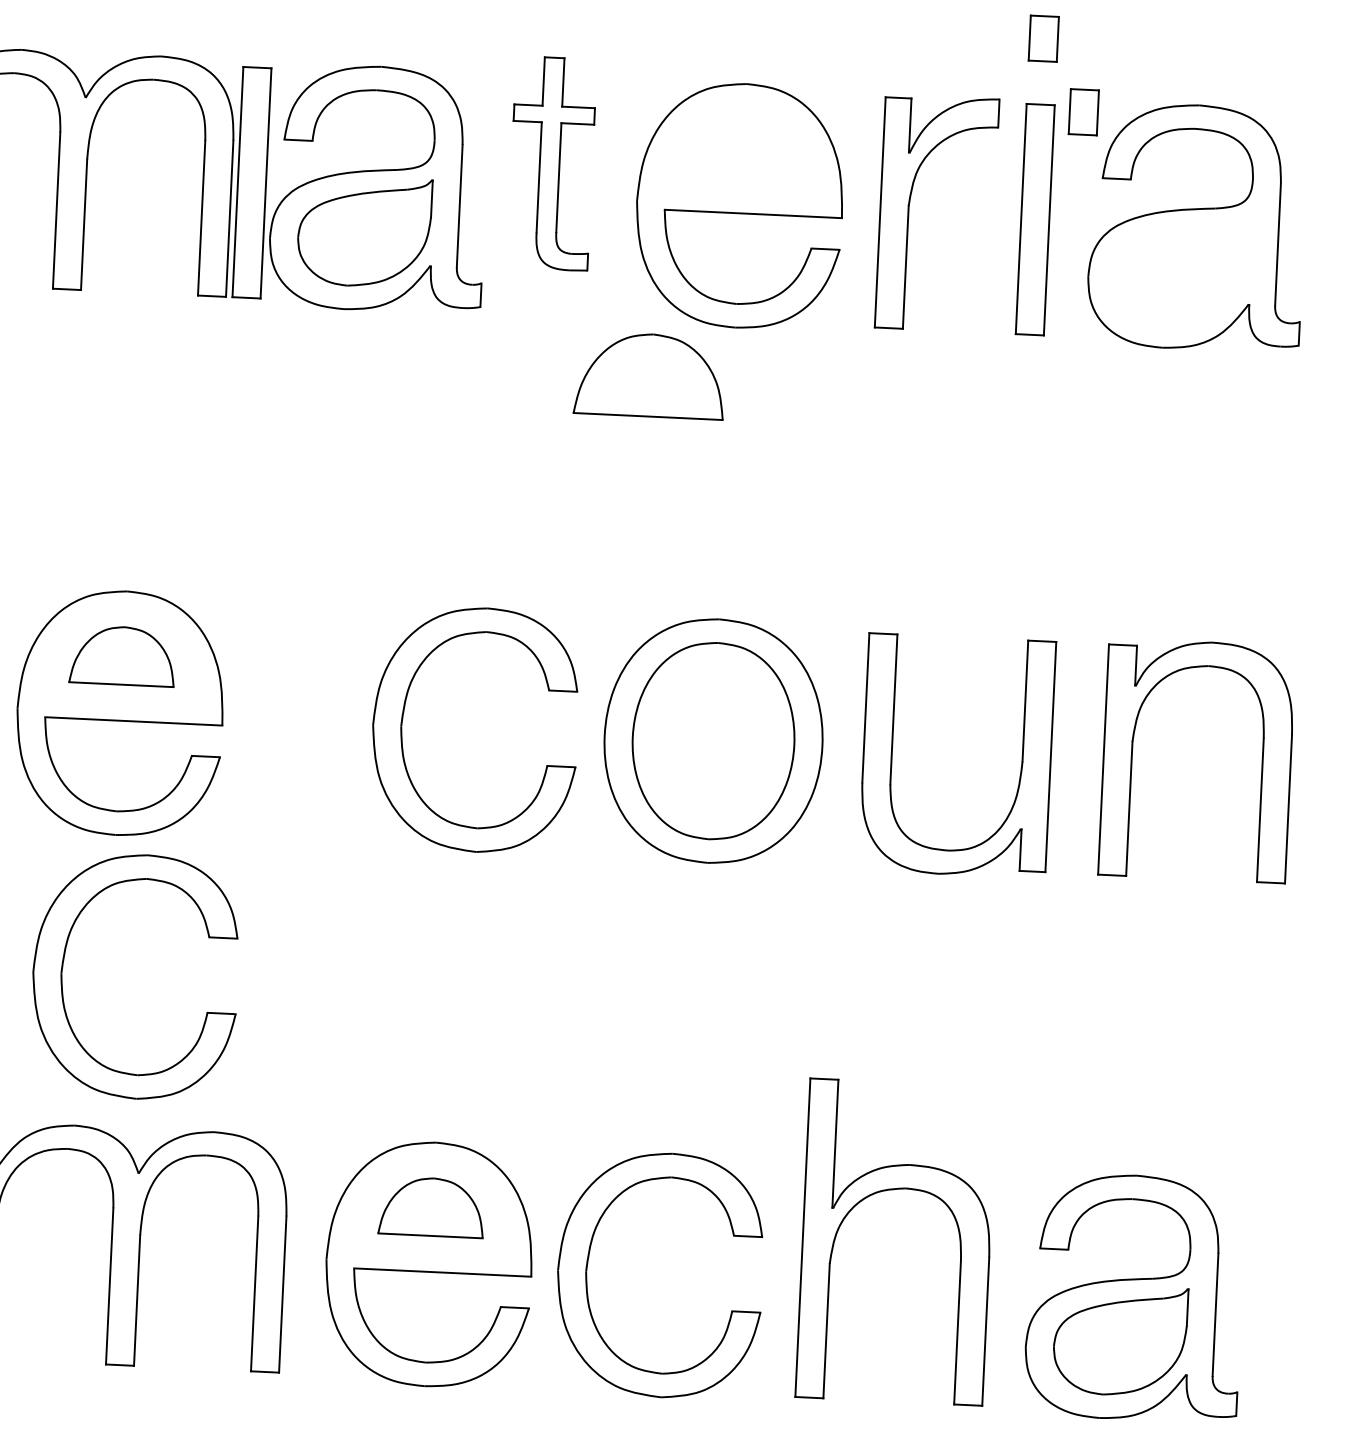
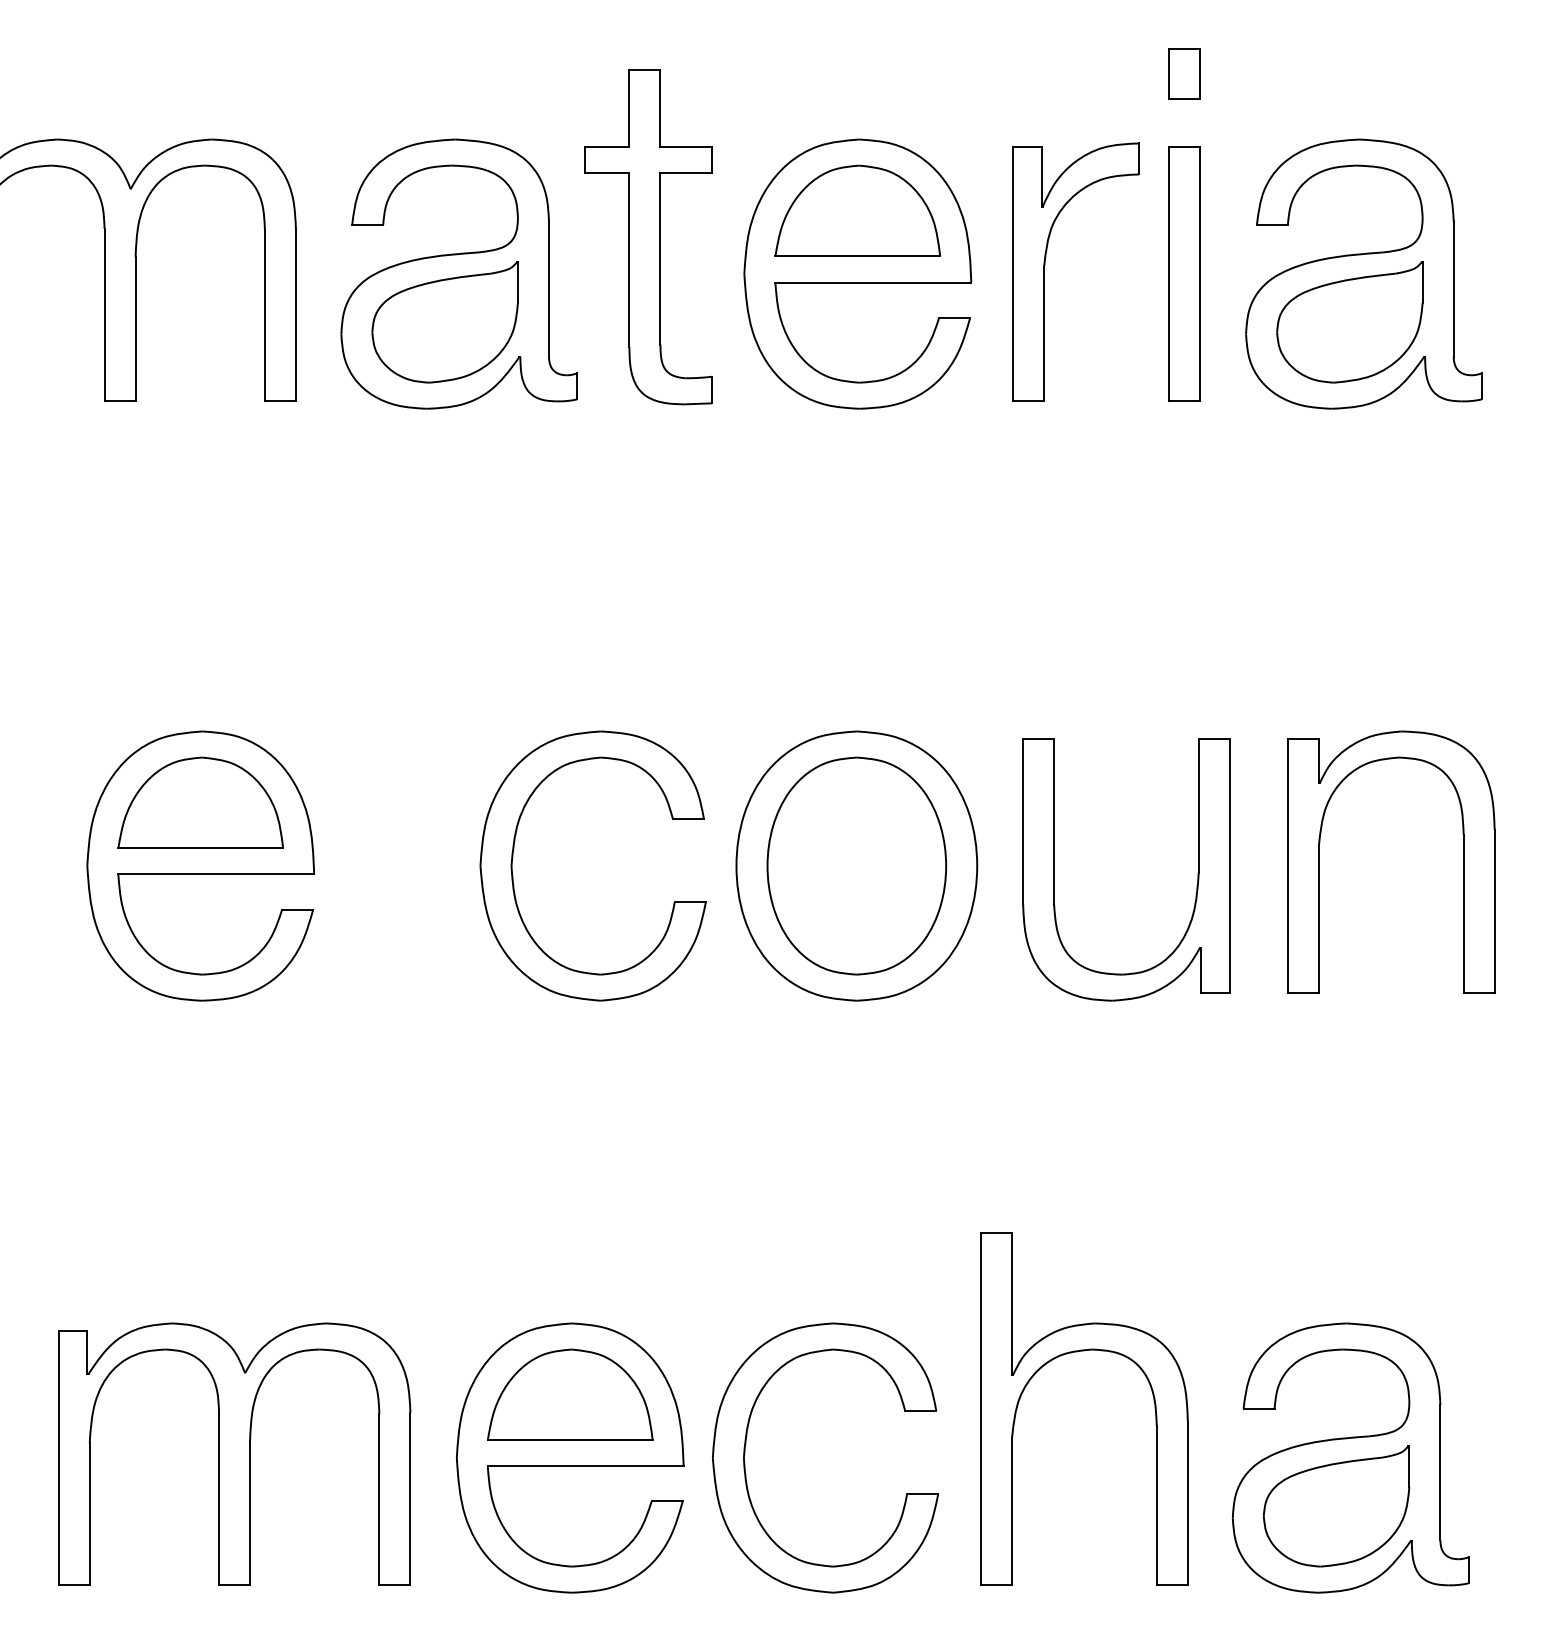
part: (1083, 111) -> (1232, 152), removed
part: (551, 163) -> (648, 237), size x1.43
part: (251, 182) -> (318, 273), removed
part: (1182, 270) -> (1349, 322), added
part: (649, 374) -> (857, 210), moved
part: (122, 655) -> (200, 802), size x1.43
part: (63, 966) -> (151, 1148), removed
part: (432, 1206) -> (570, 1394), size x1.43

